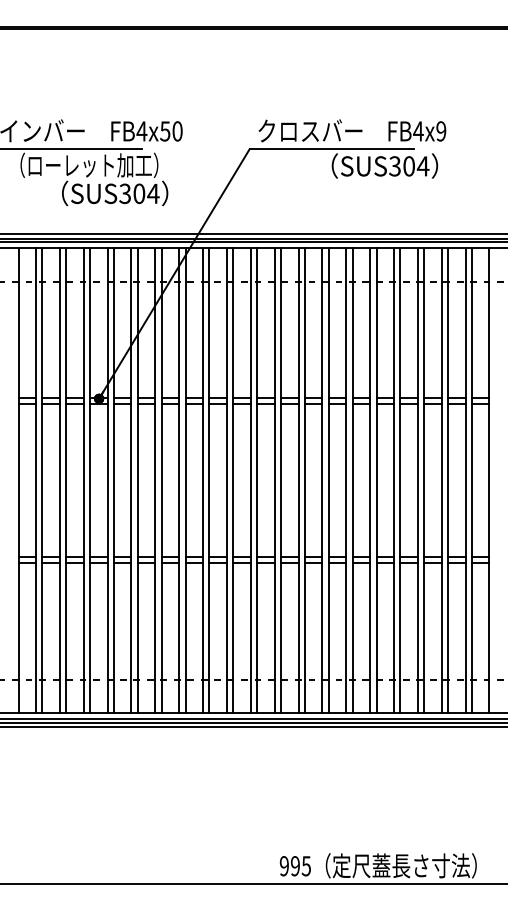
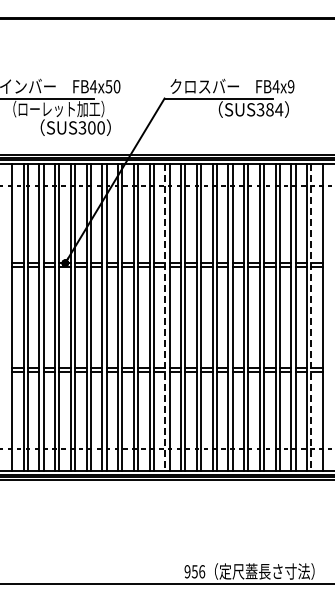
text: (408, 165) -> (269, 109), SUS304 -> SUS384
text: (152, 193) -> (100, 127), SUS304 -> SUS300
line: (250, 481) -> (165, 317), solid -> dashed
line: (472, 481) -> (311, 317), solid -> dashed
text: (300, 865) -> (198, 571), 995 -> 956

